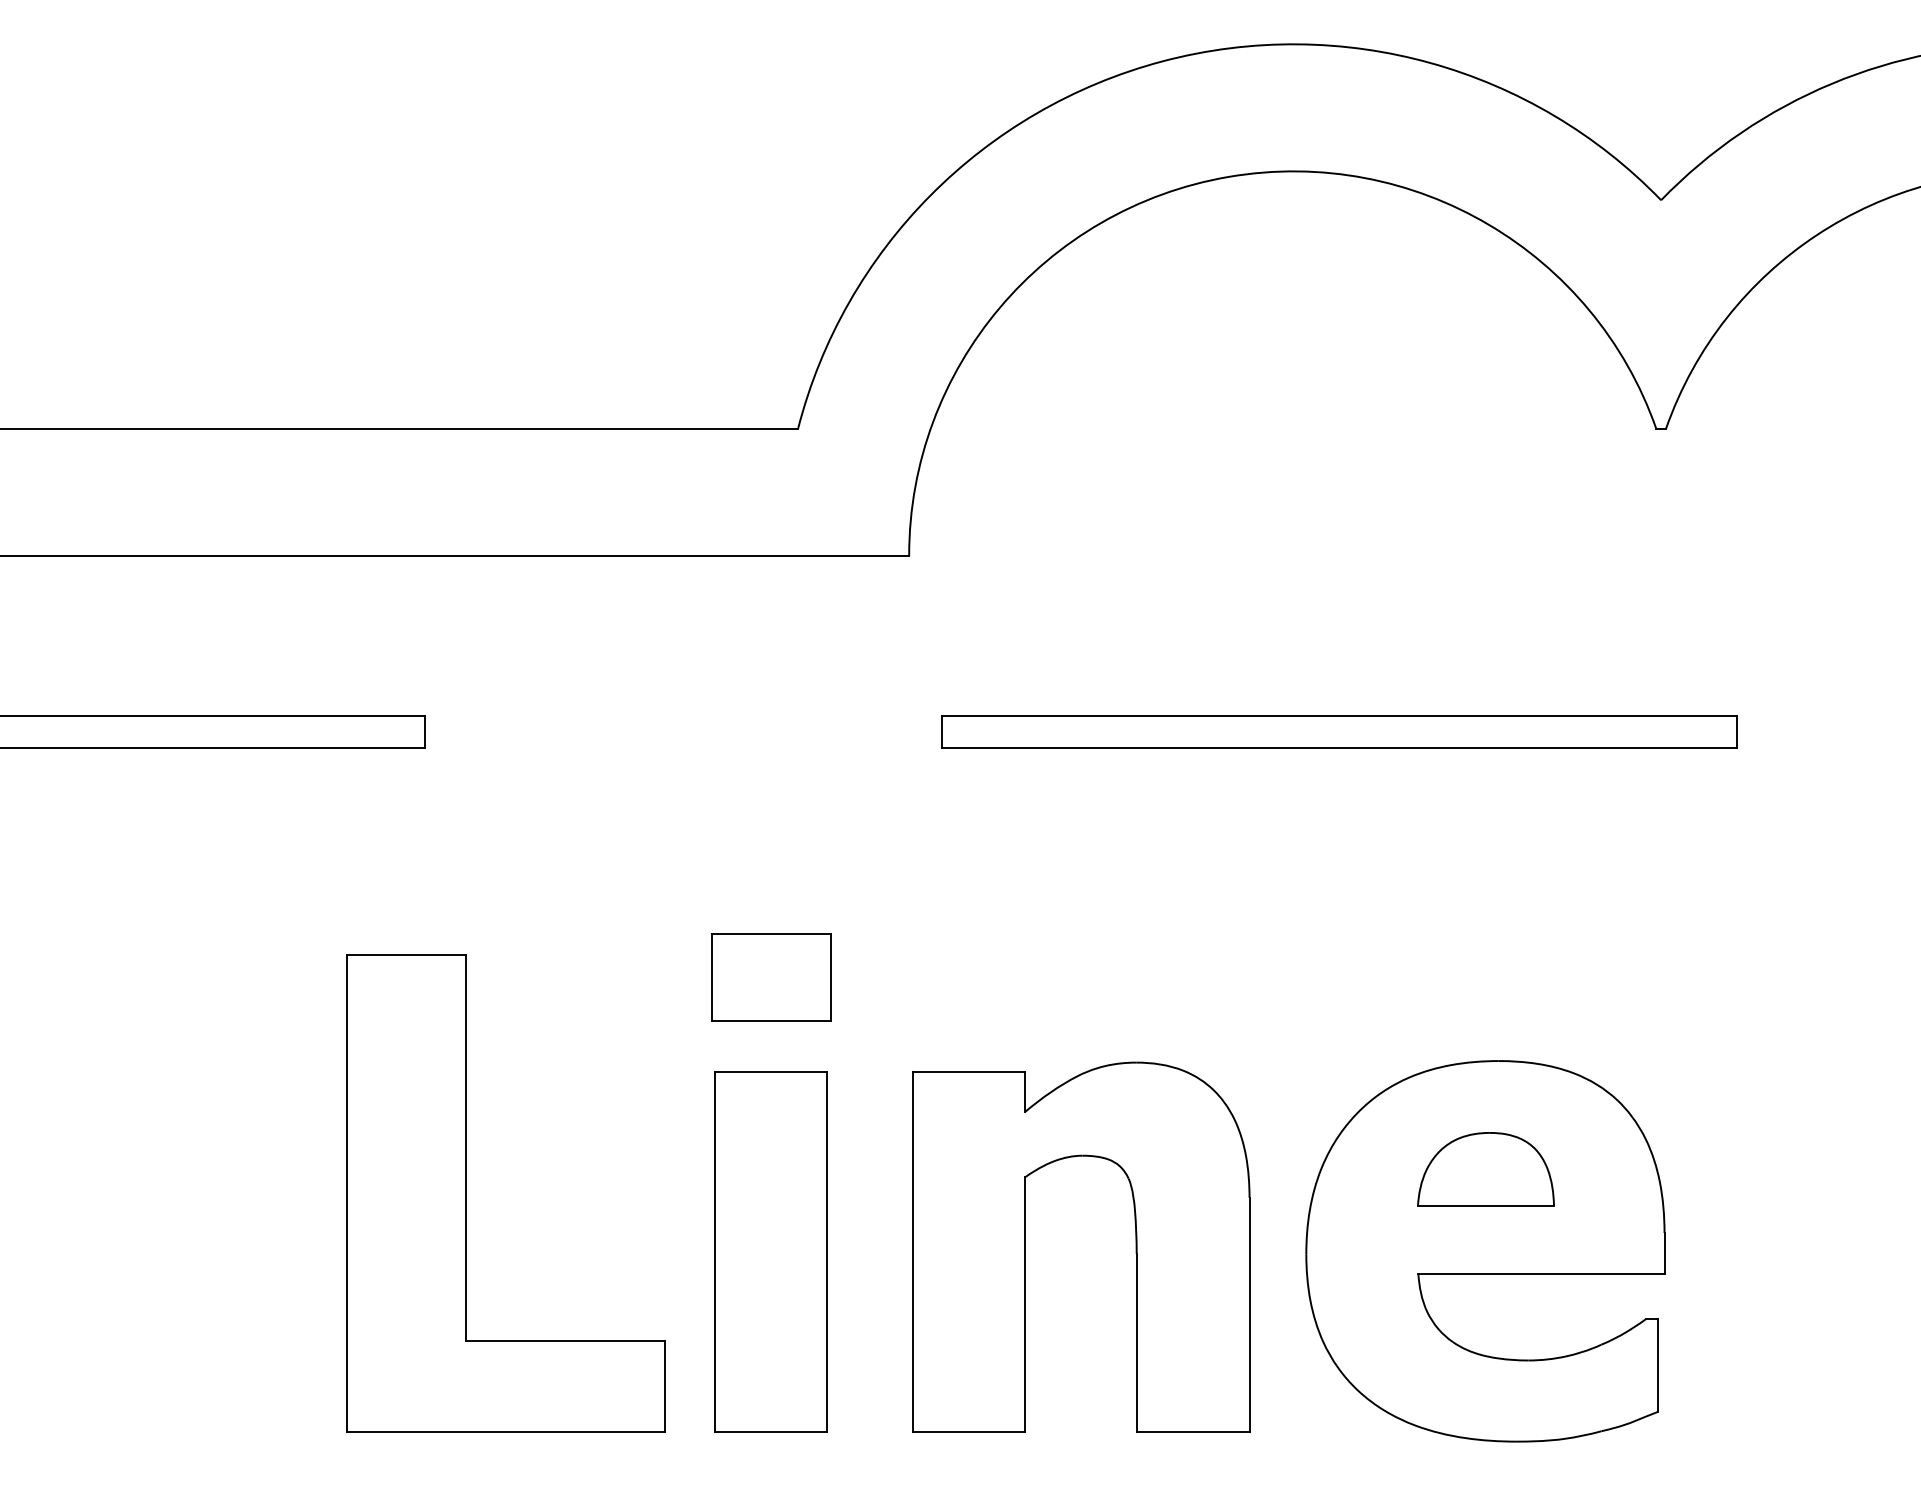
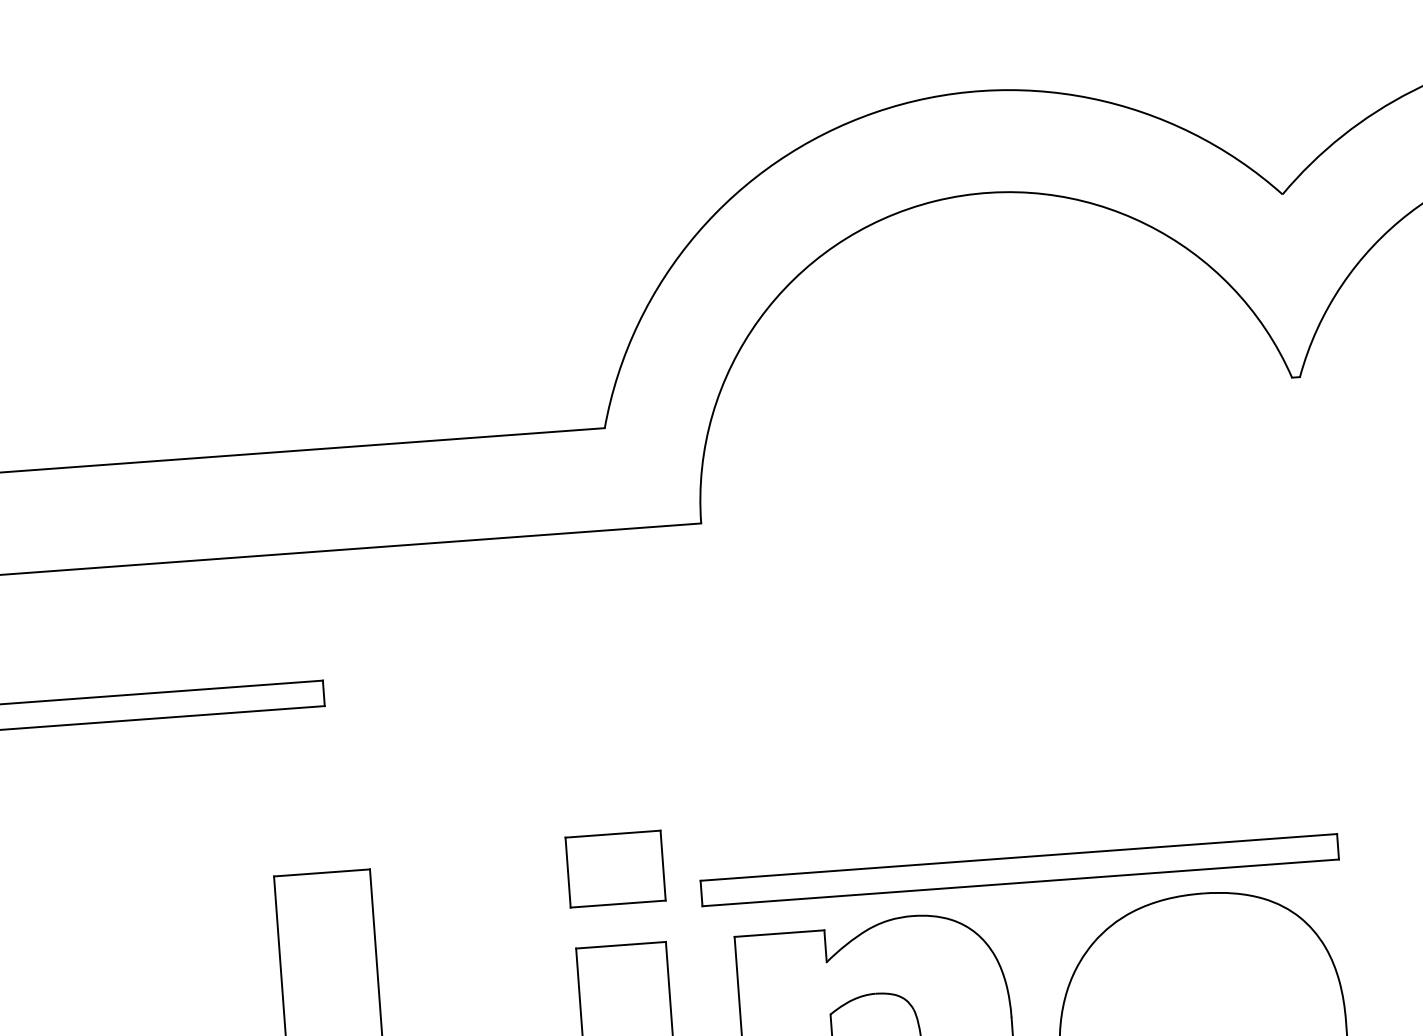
part: (1339, 731) -> (1019, 869), moved
part: (1485, 1169) -> (1198, 981), removed

